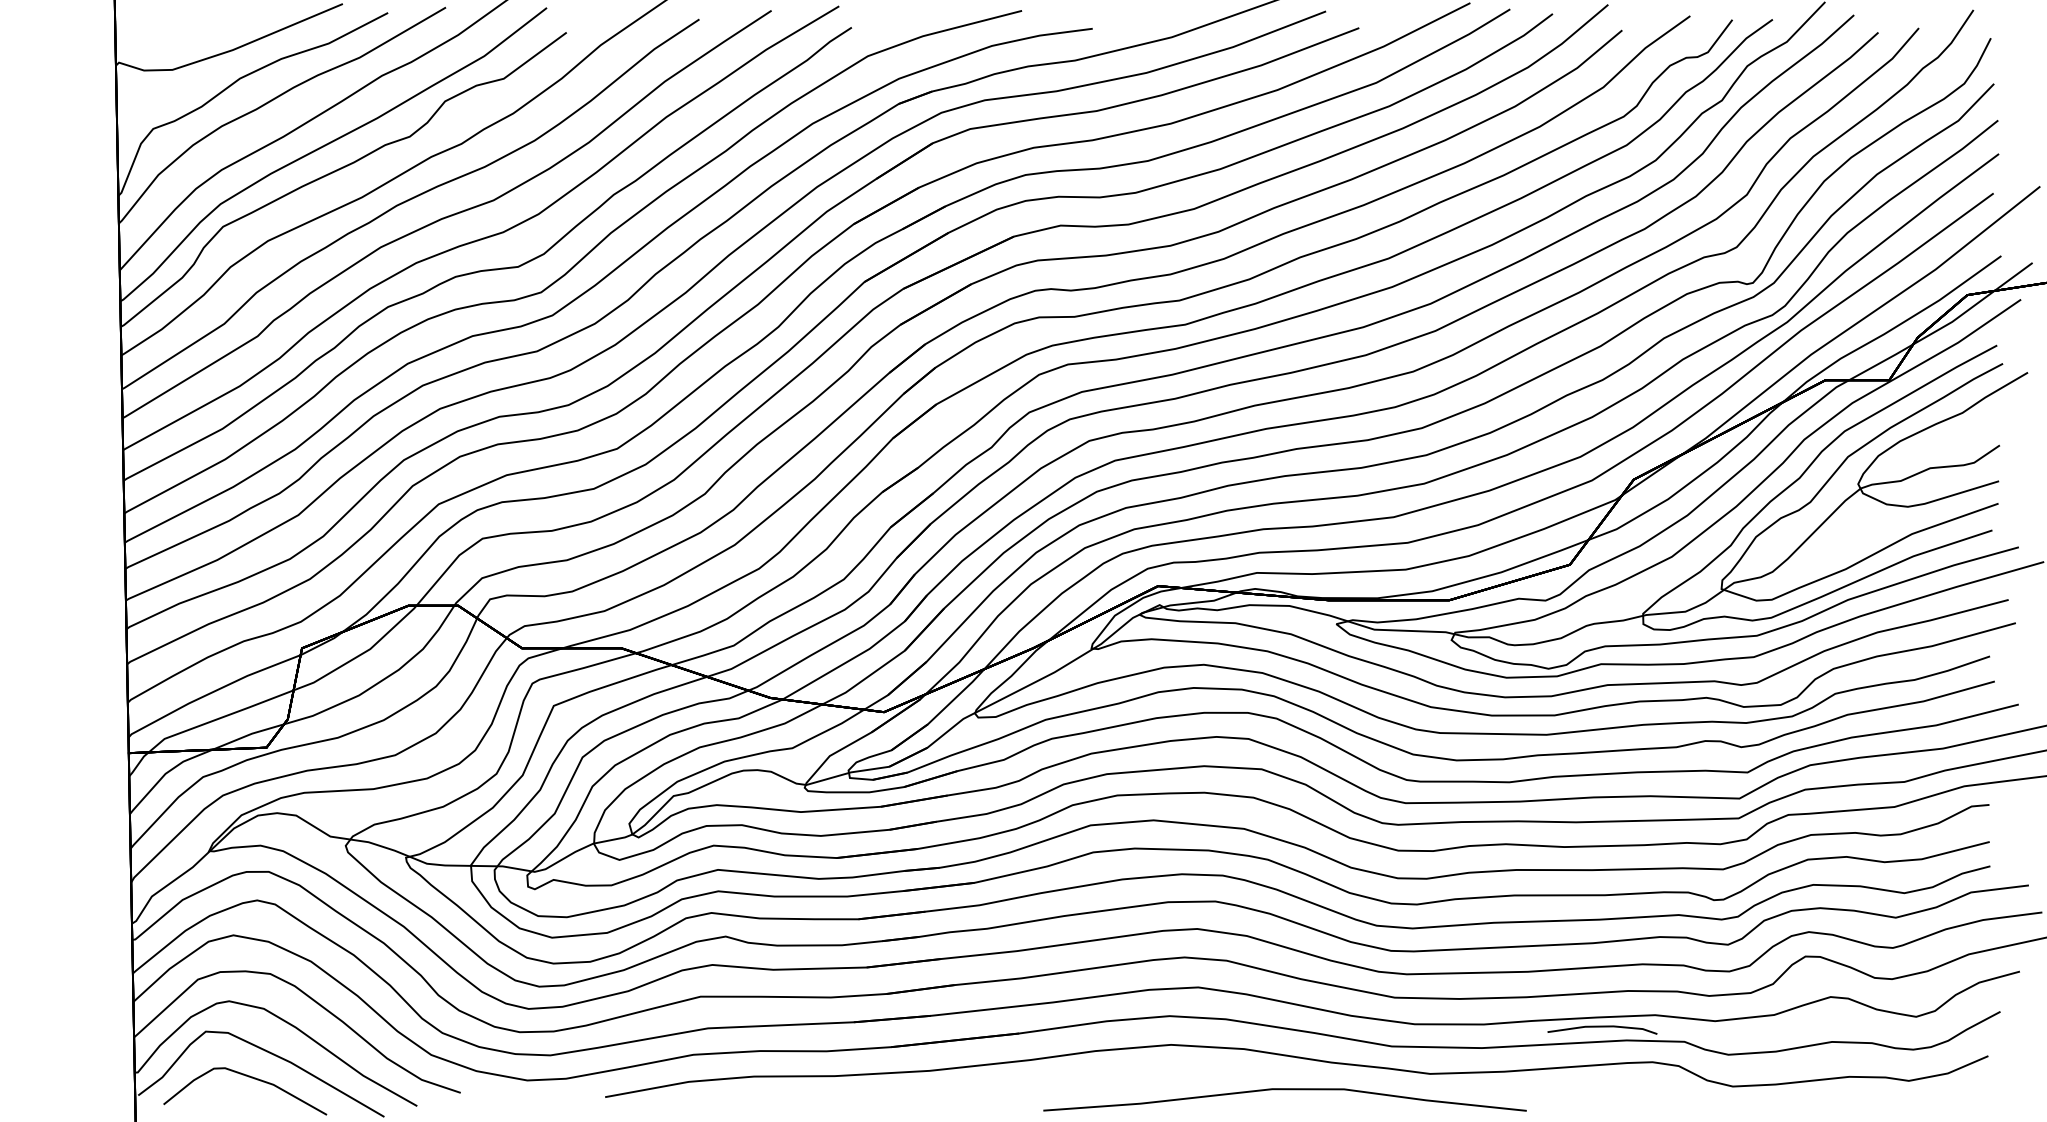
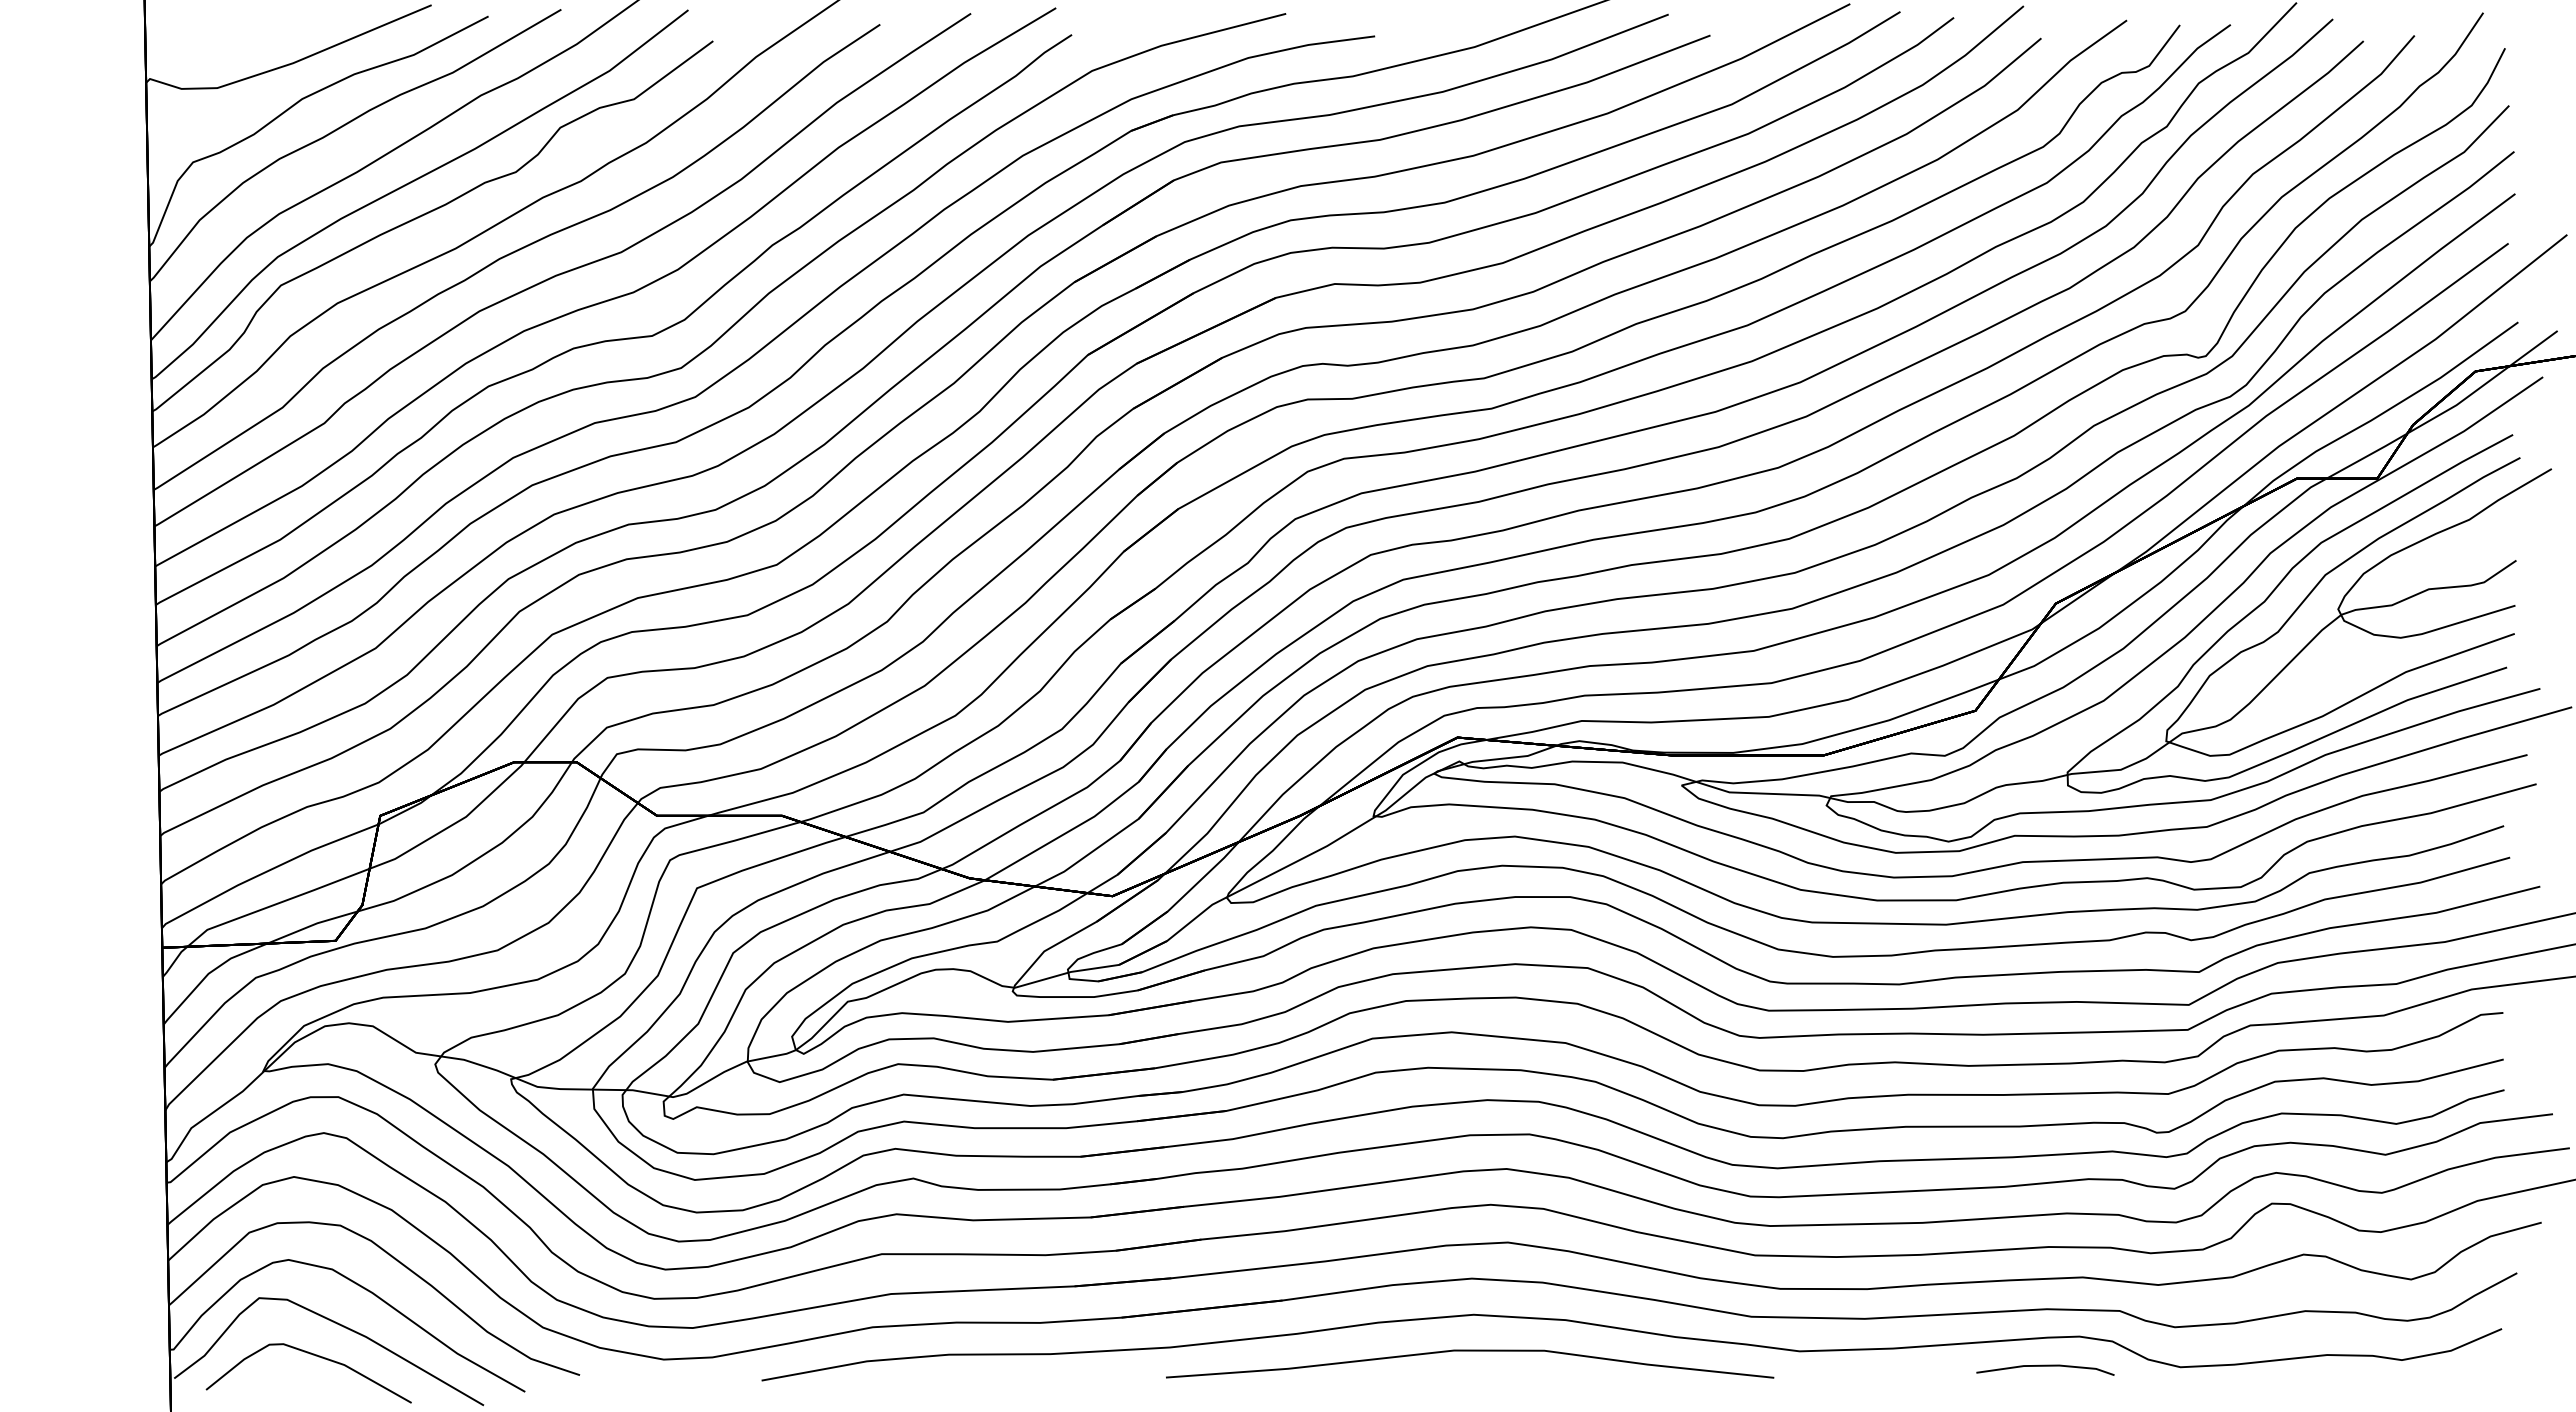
line: (1602, 1027) -> (2045, 1366), moved
curve: (1285, 1089) -> (1470, 1351), moved

